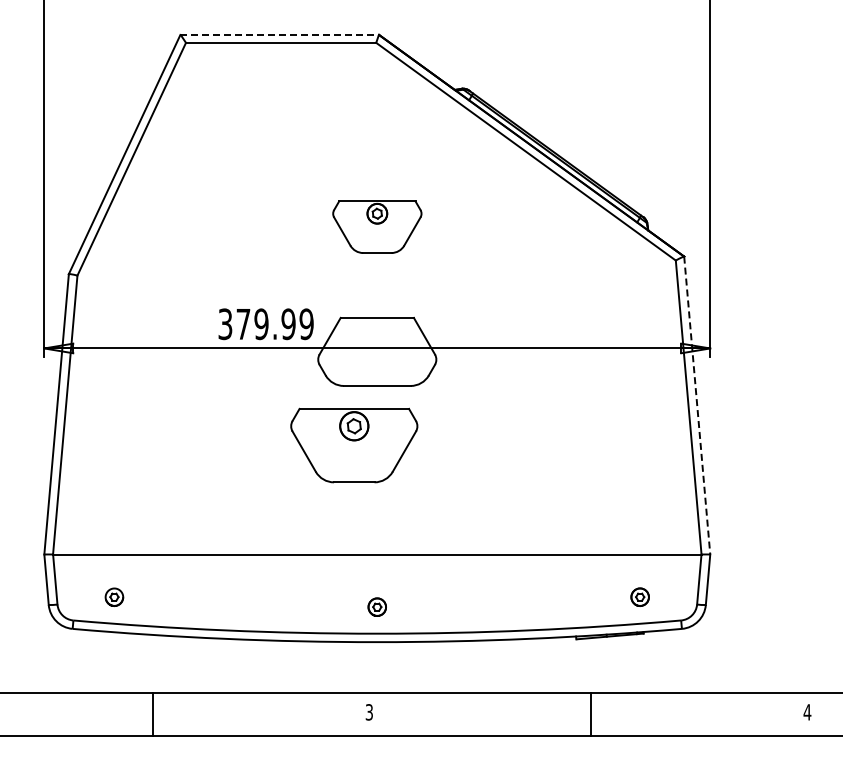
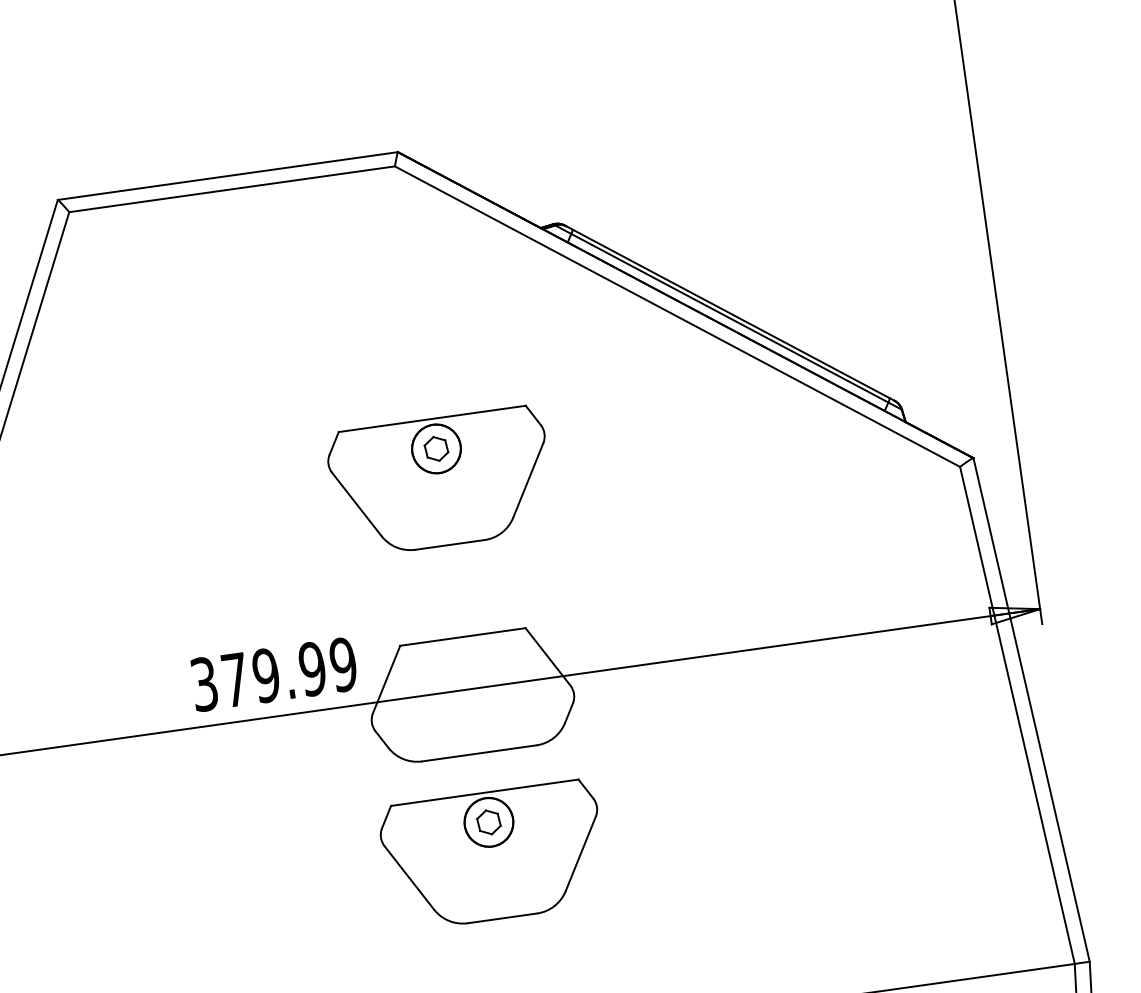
line: (280, 34) -> (229, 175), dashed -> solid
part: (377, 226) -> (441, 480), size x1.43
line: (697, 405) -> (1032, 709), dashed -> solid
part: (354, 445) -> (493, 855), moved

